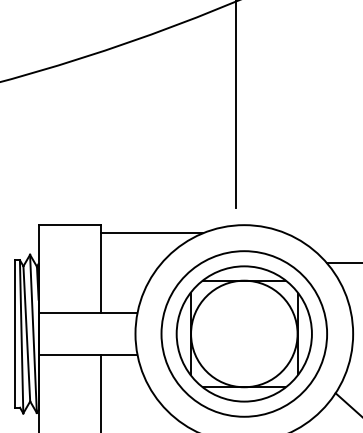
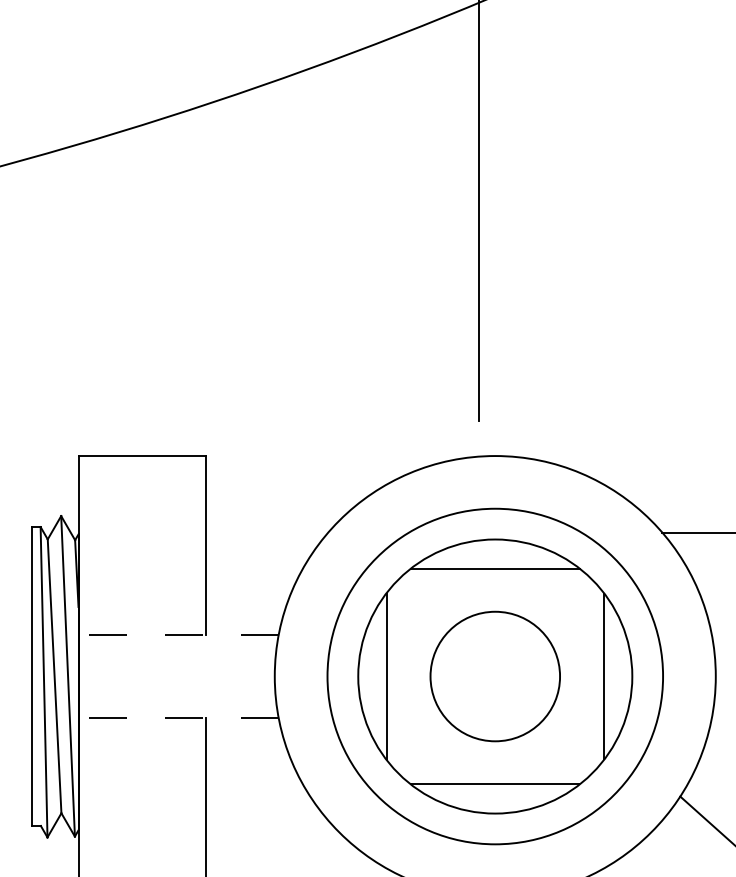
line: (151, 233) -> (307, 472), removed
line: (87, 313) -> (177, 635), solid -> dashed
circle: (244, 333) -> (495, 675), size x0.6
line: (87, 354) -> (177, 718), solid -> dashed

